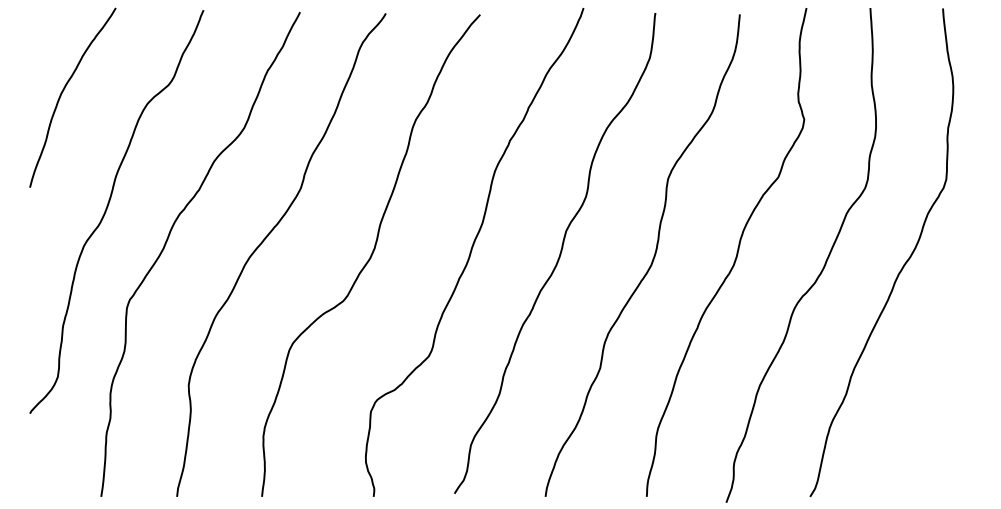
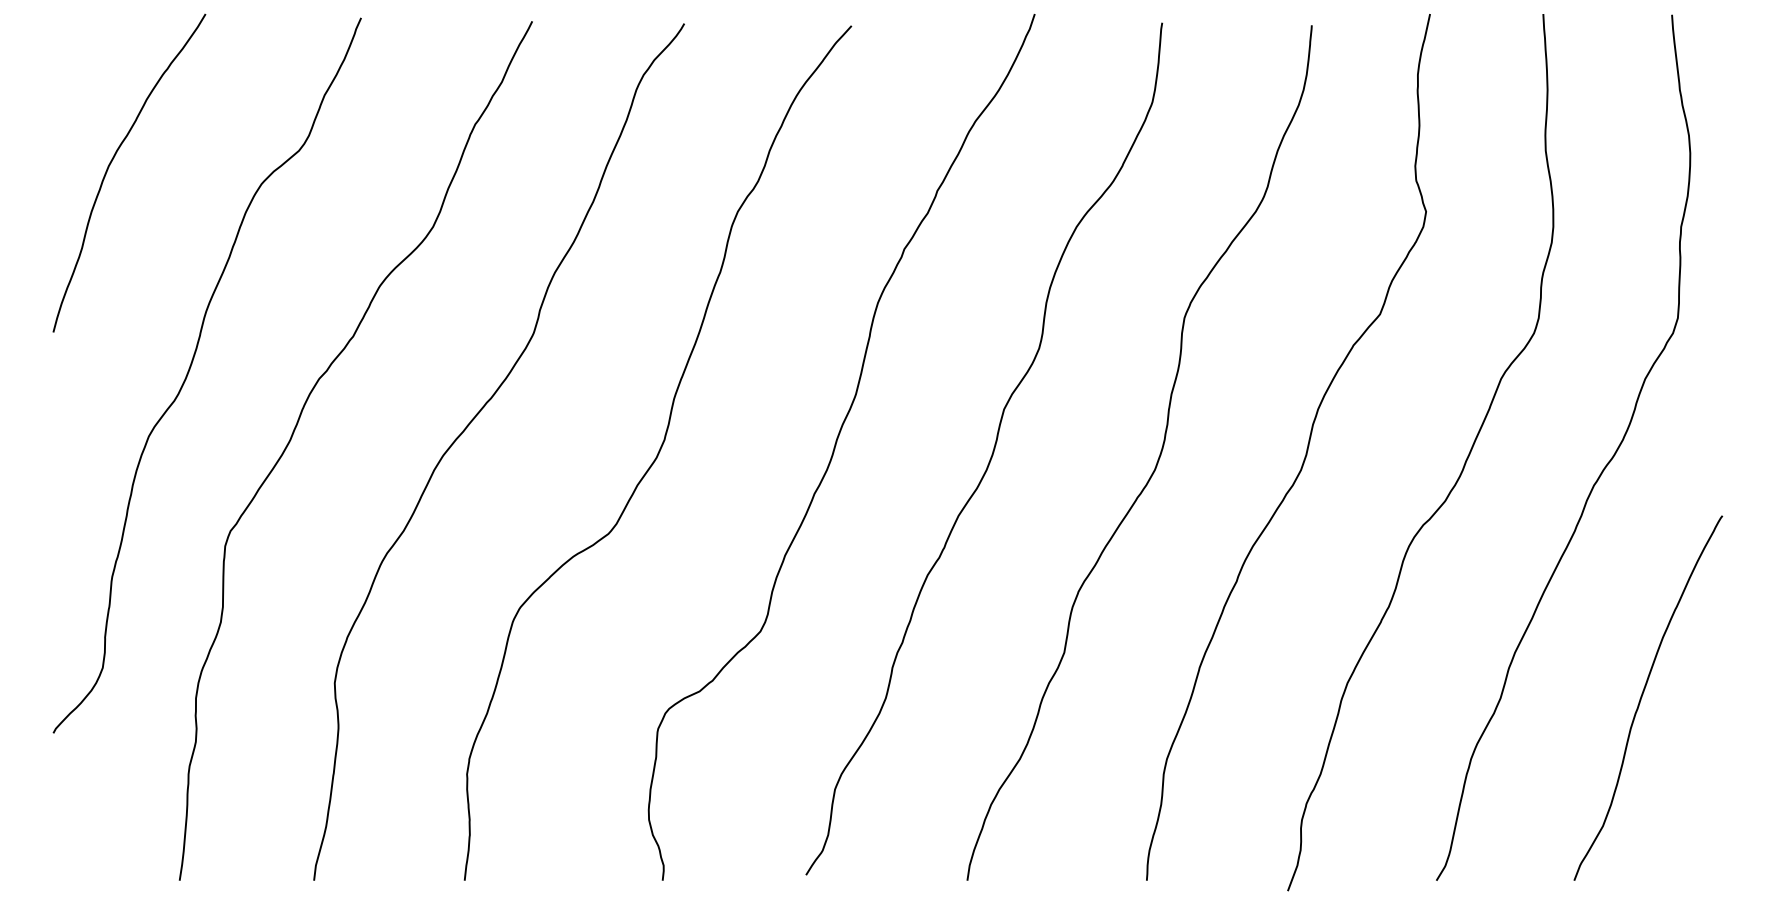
curve: (927, 391) -> (1644, 693), added

